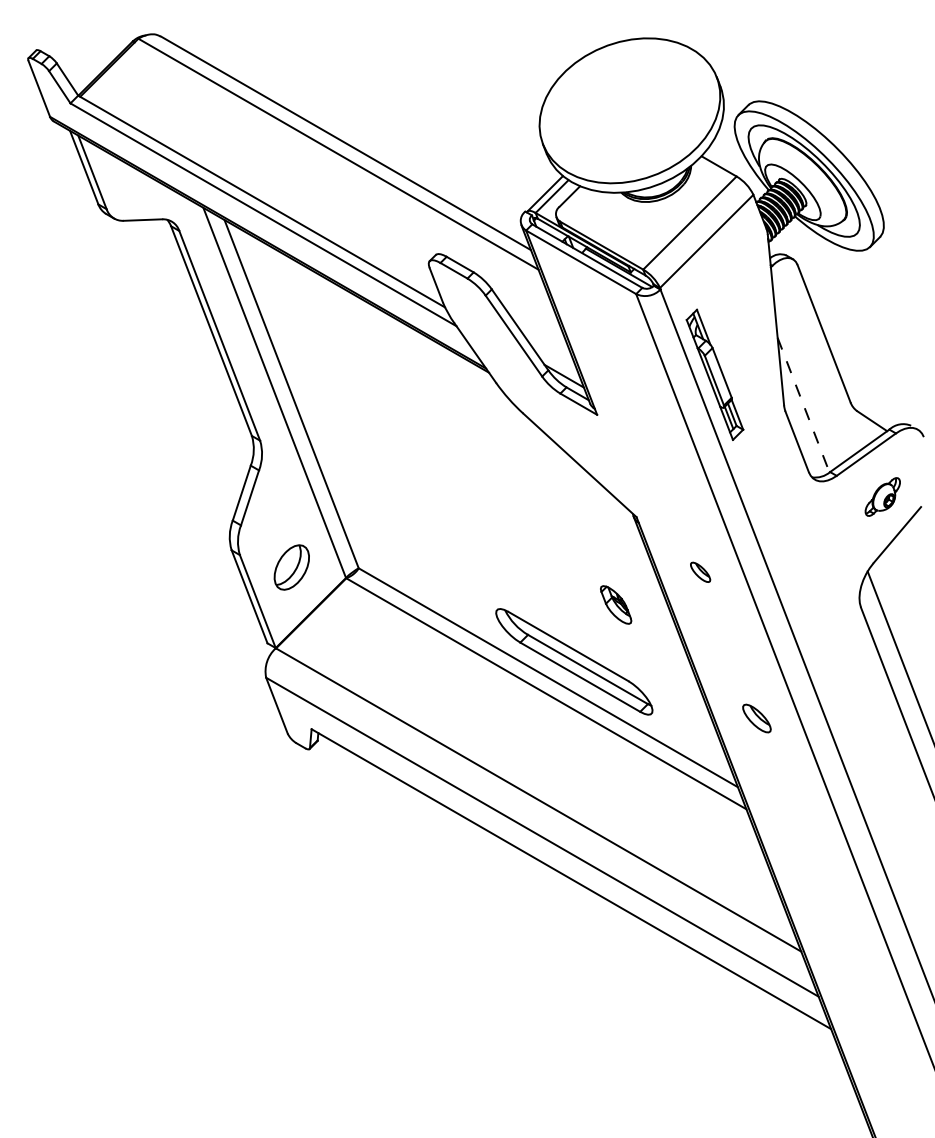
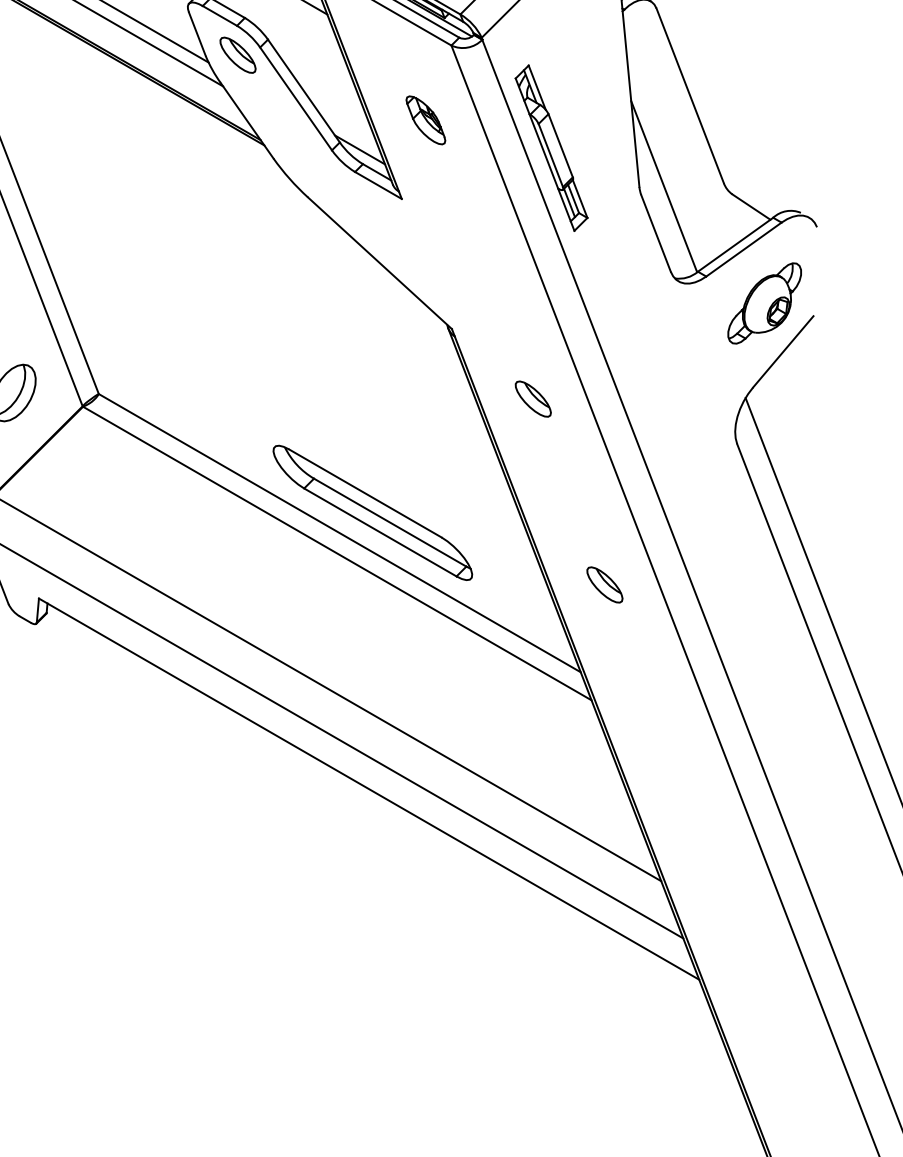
part: (468, 301) -> (238, 54), added
line: (803, 405) -> (664, 187), dashed -> solid
part: (882, 496) -> (764, 302), size x1.67
part: (700, 572) -> (533, 399), size x1.43
part: (616, 604) -> (426, 119), moved

